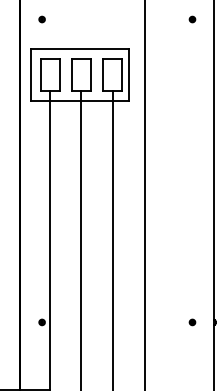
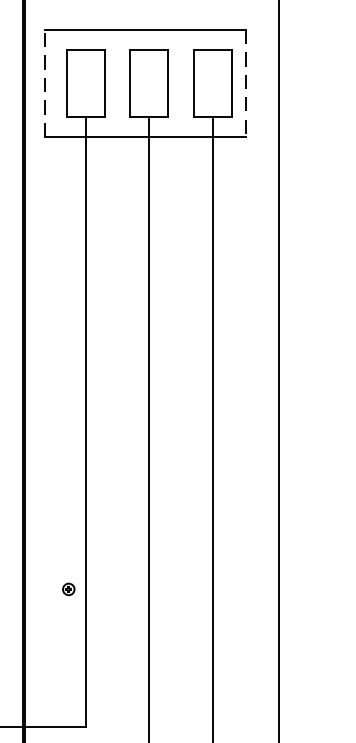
line: (30, 74) -> (45, 82), solid -> dashed
line: (128, 75) -> (245, 84), solid -> dashed

